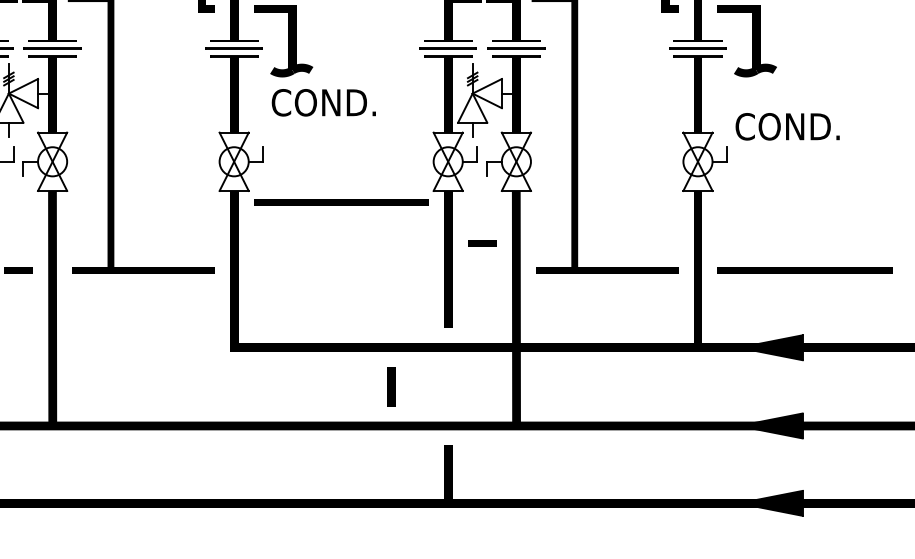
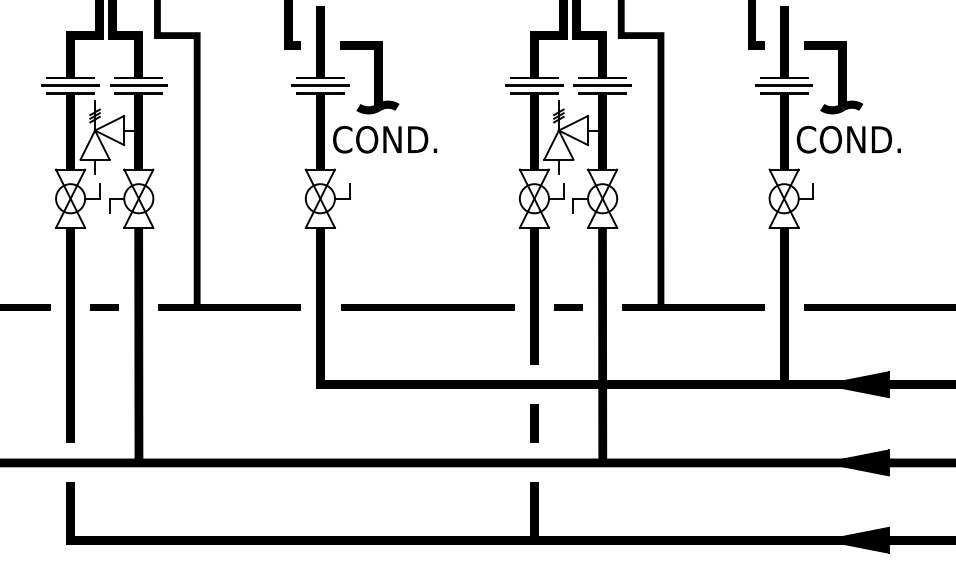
text: (324, 102) -> (385, 139), moved
text: (787, 126) -> (848, 139), moved
line: (341, 202) -> (427, 307), moved
line: (482, 243) -> (568, 307), moved
line: (391, 386) -> (534, 423), moved

